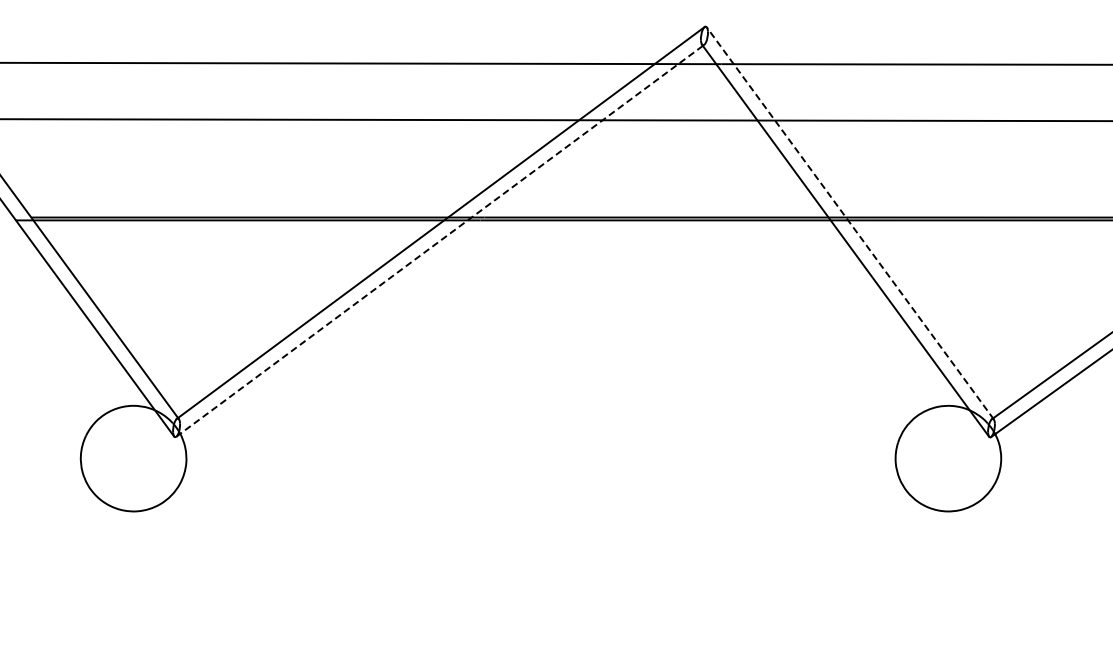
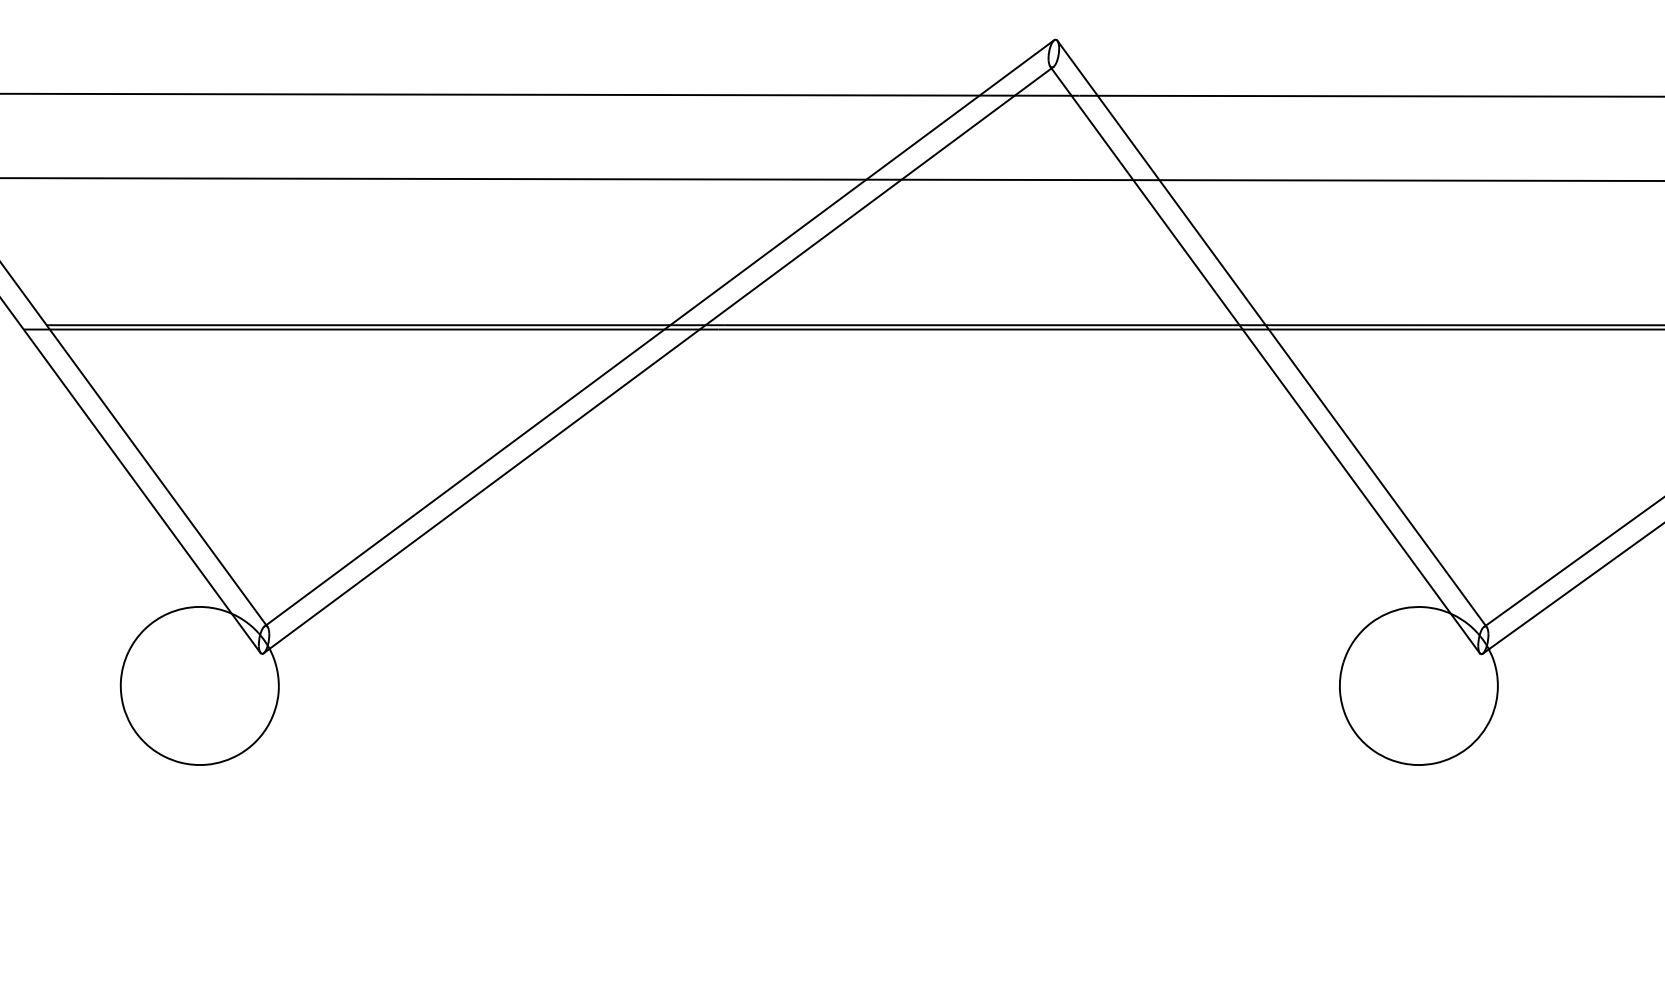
line: (850, 223) -> (1272, 334), dashed -> solid
line: (440, 240) -> (658, 359), dashed -> solid

